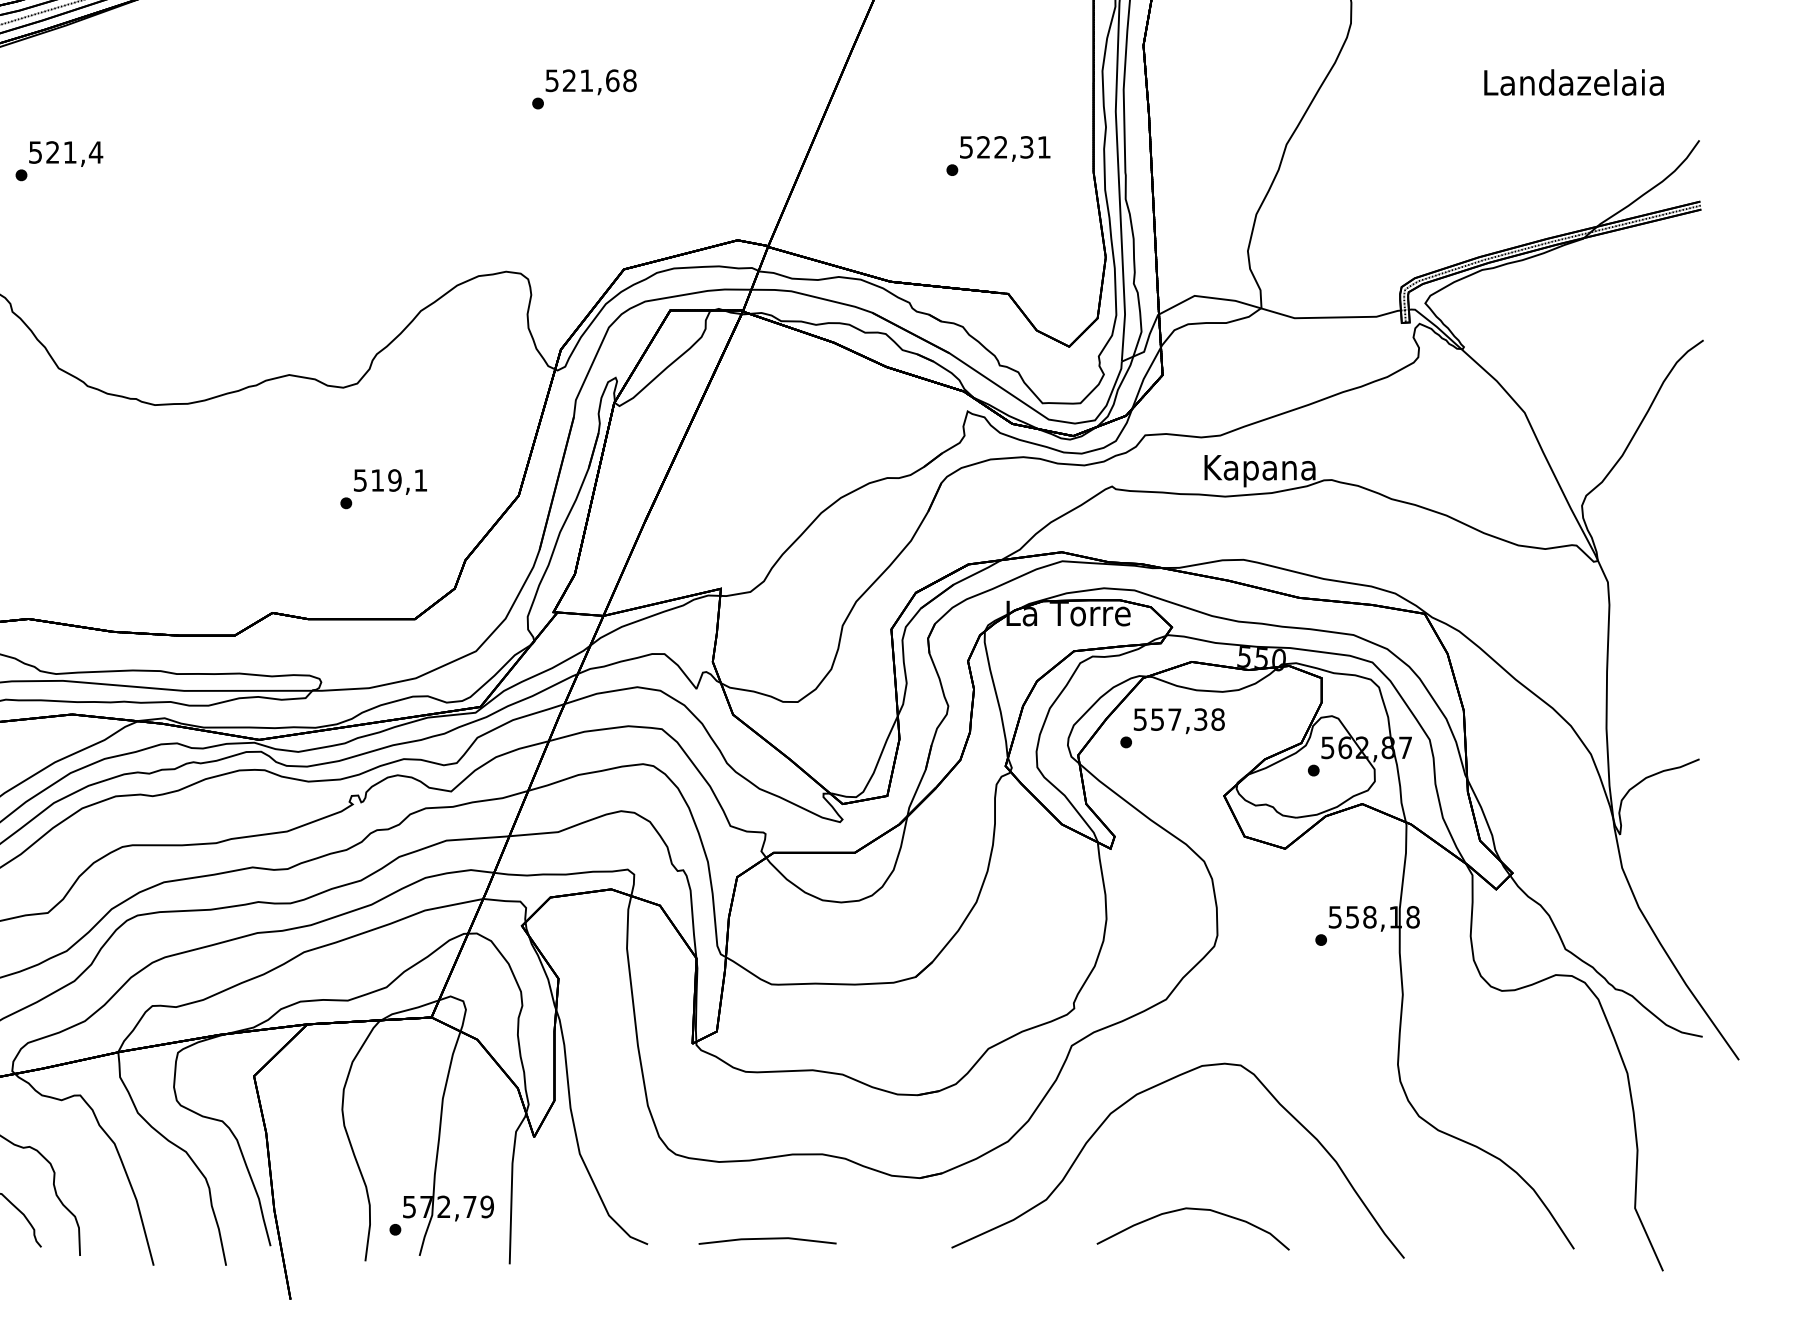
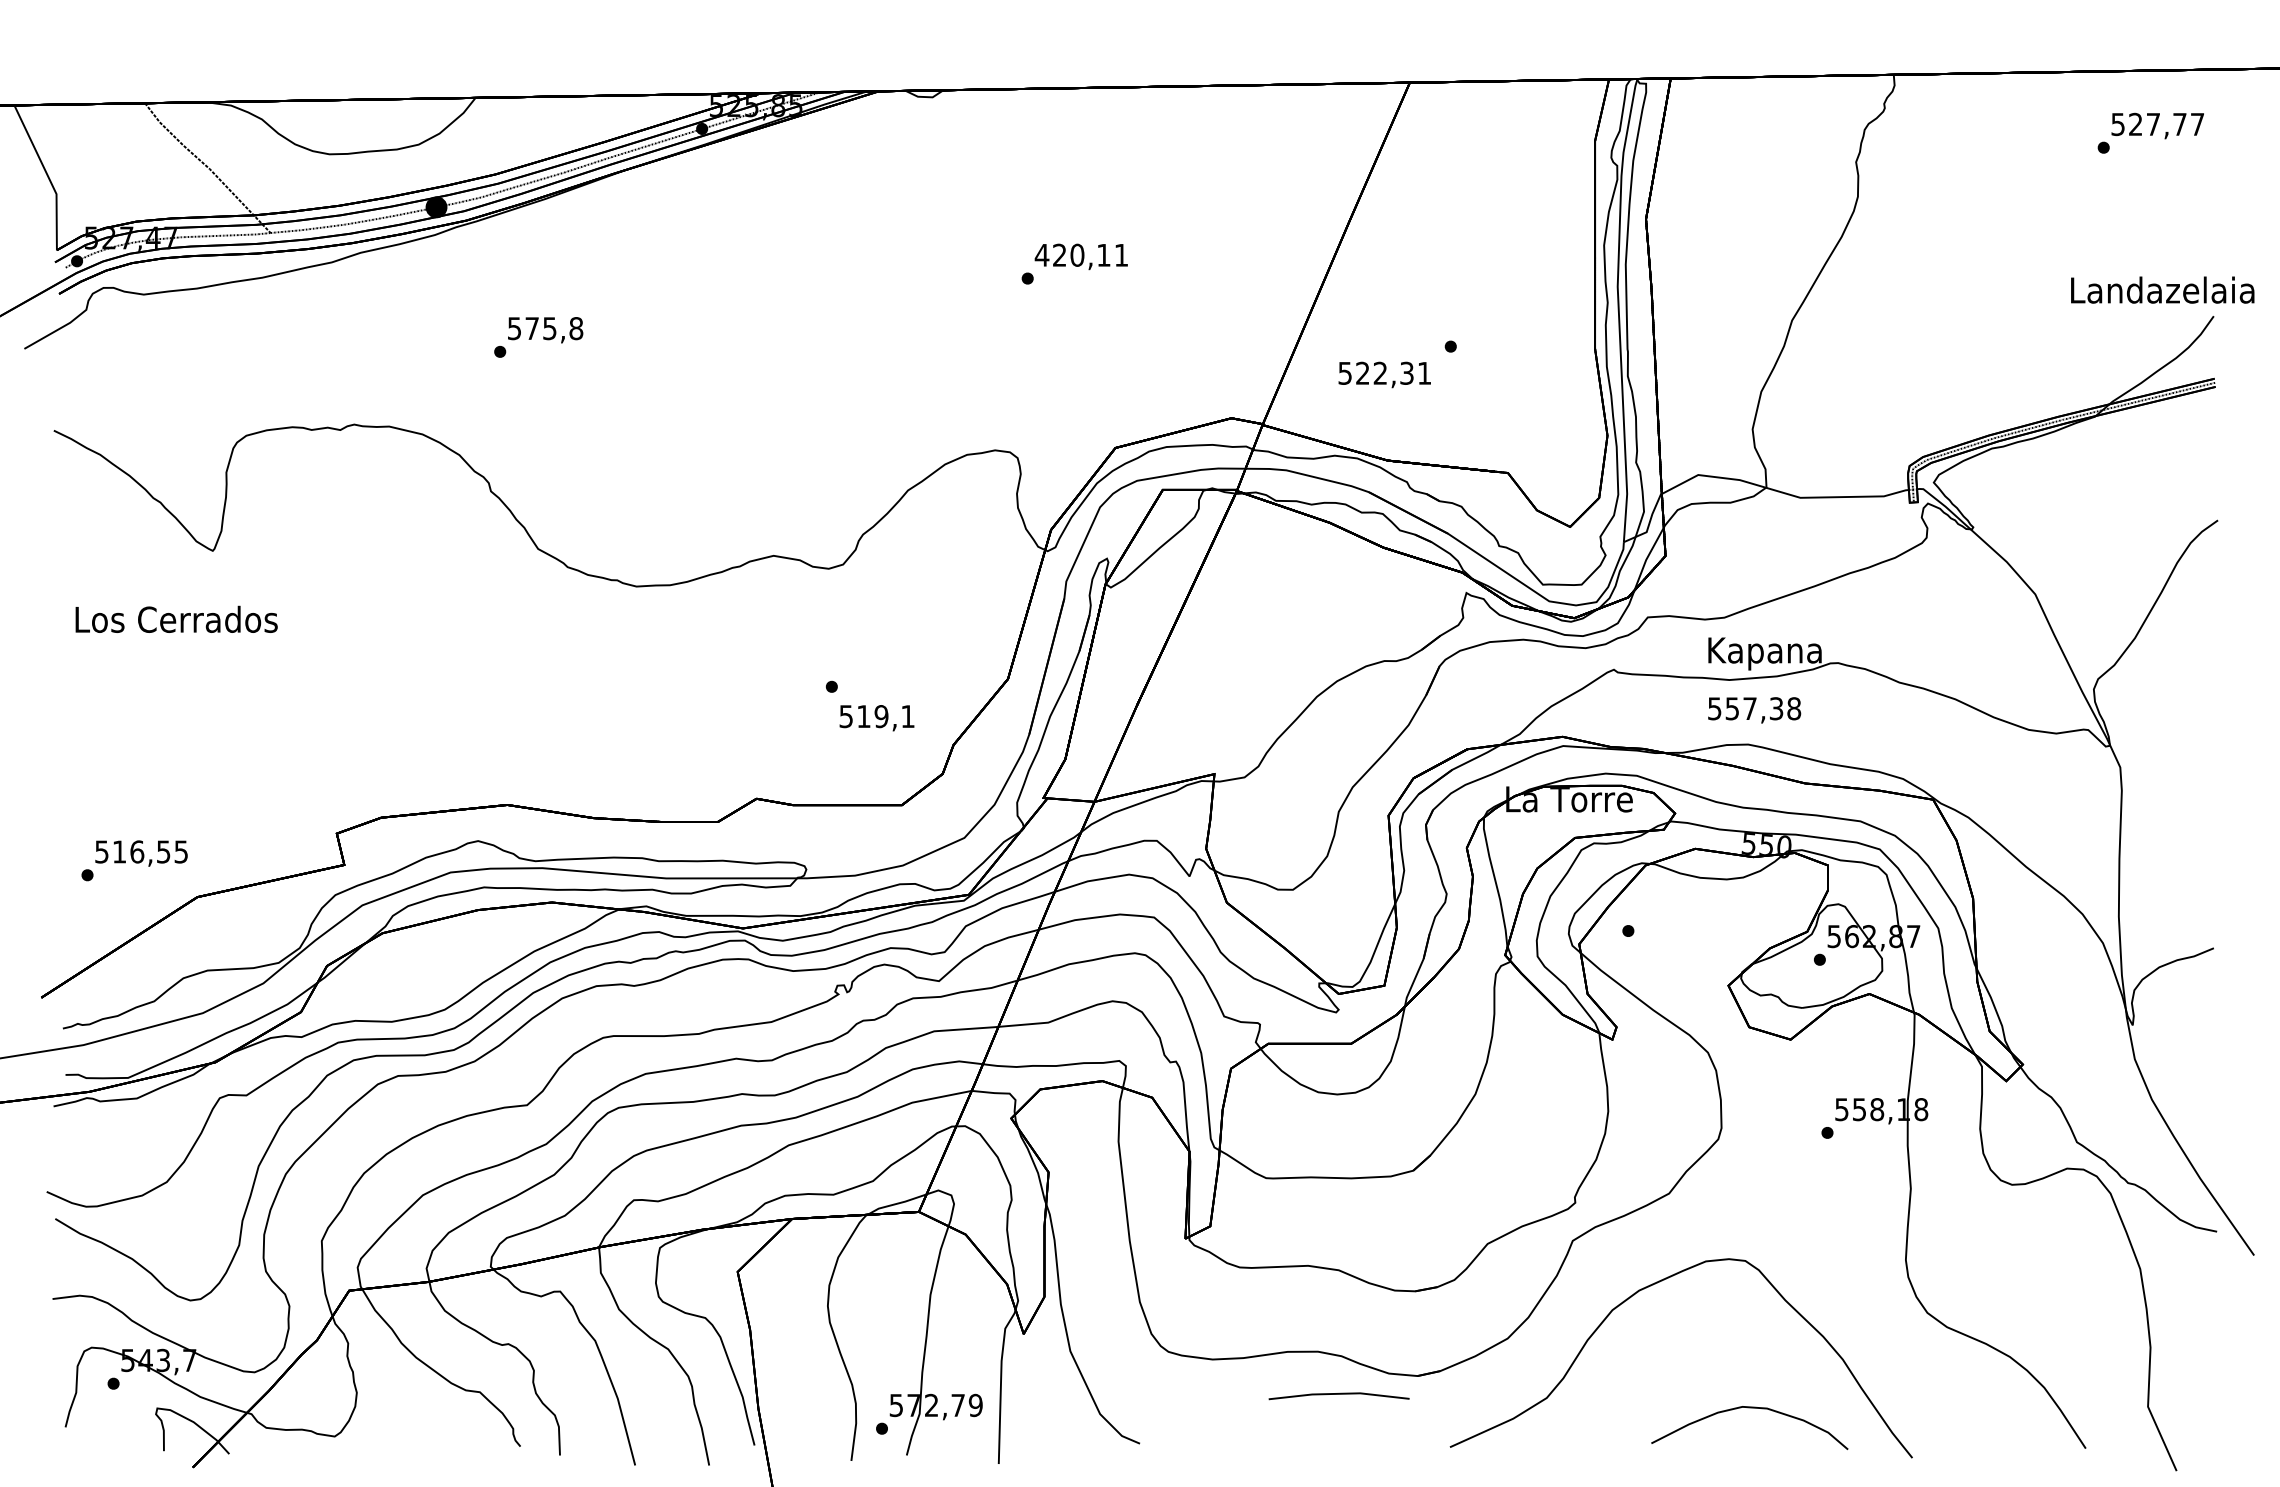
text: (590, 79) -> (1081, 254), 521,68 -> 420,11
text: (1573, 81) -> (2162, 289), moved
text: (1004, 148) -> (1384, 374), moved
text: (74, 152) -> (554, 328), 521,4 -> 575,8
text: (389, 482) -> (876, 718), moved
text: (1179, 721) -> (1754, 710), moved
curve: (1192, 1209) -> (1749, 1408), moved
line: (766, 1239) -> (1338, 1394), moved

